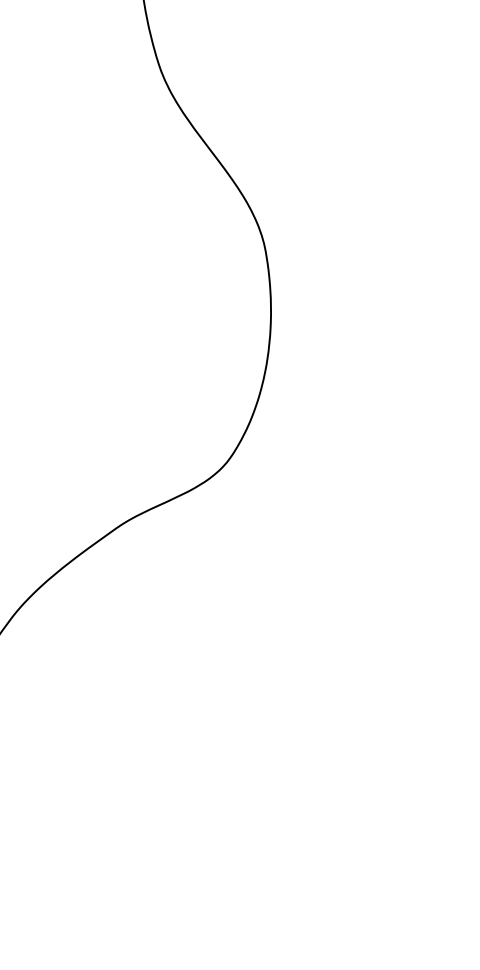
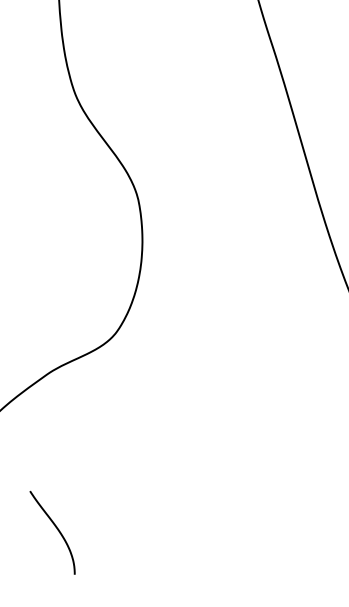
curve: (133, 781) -> (57, 530), added

